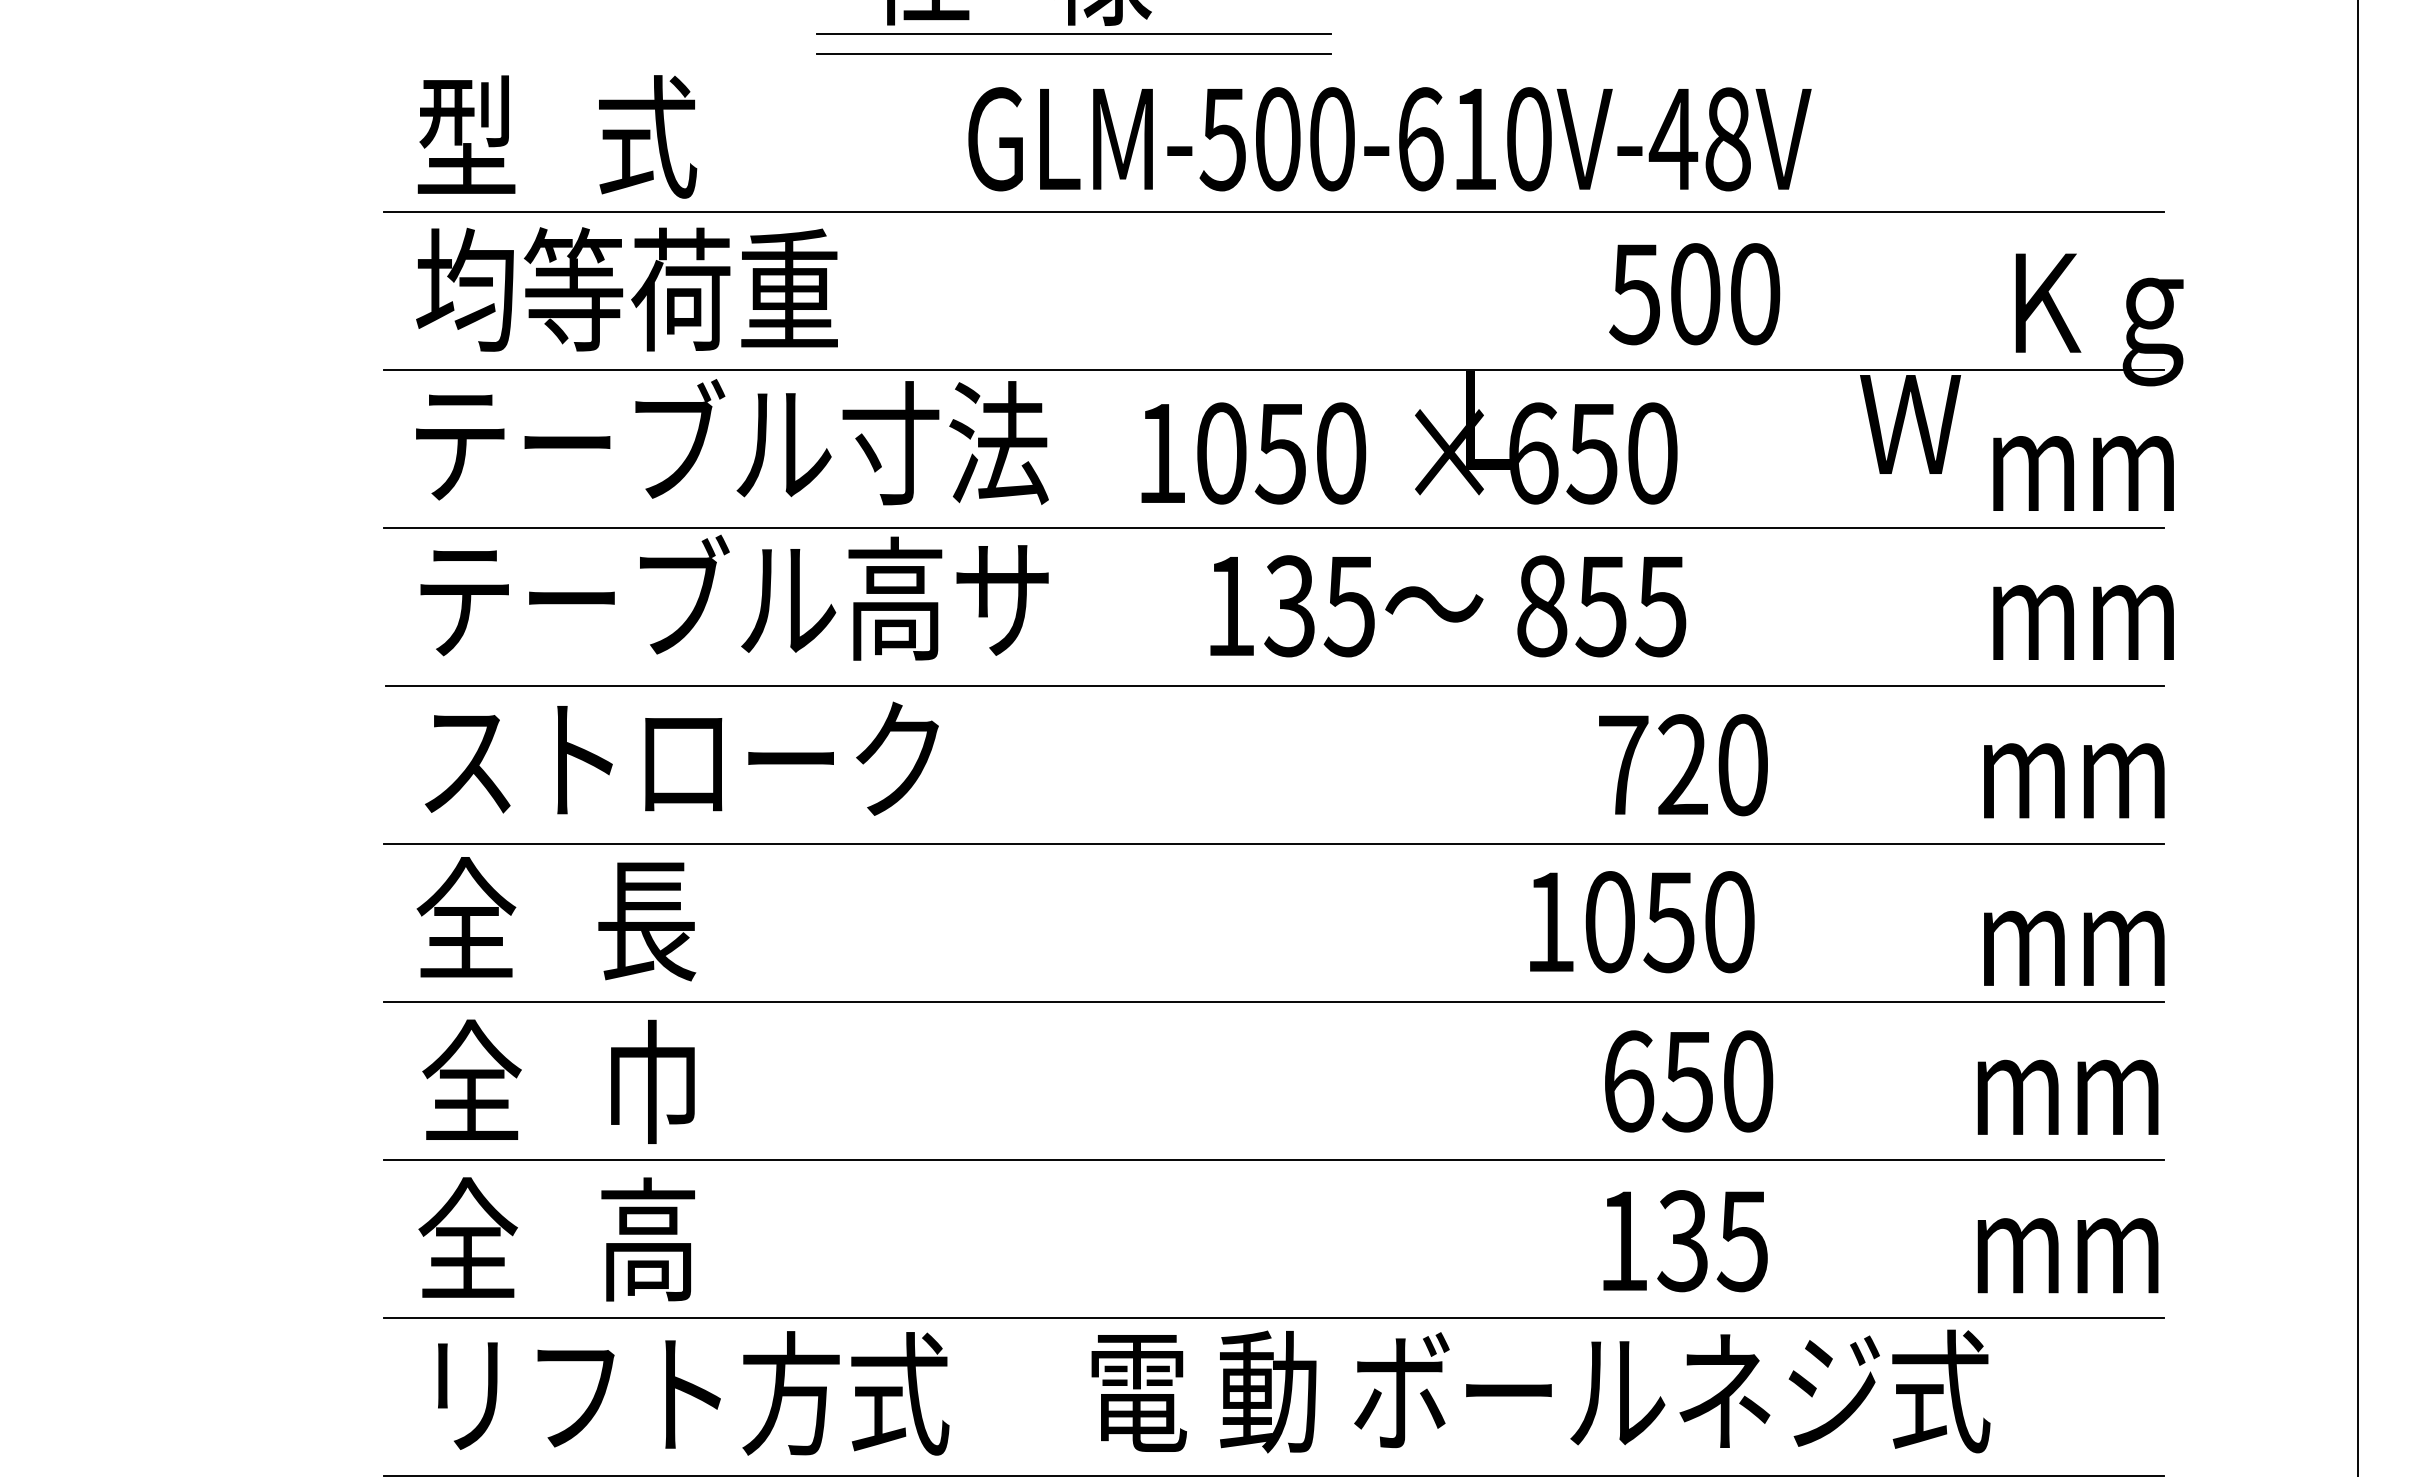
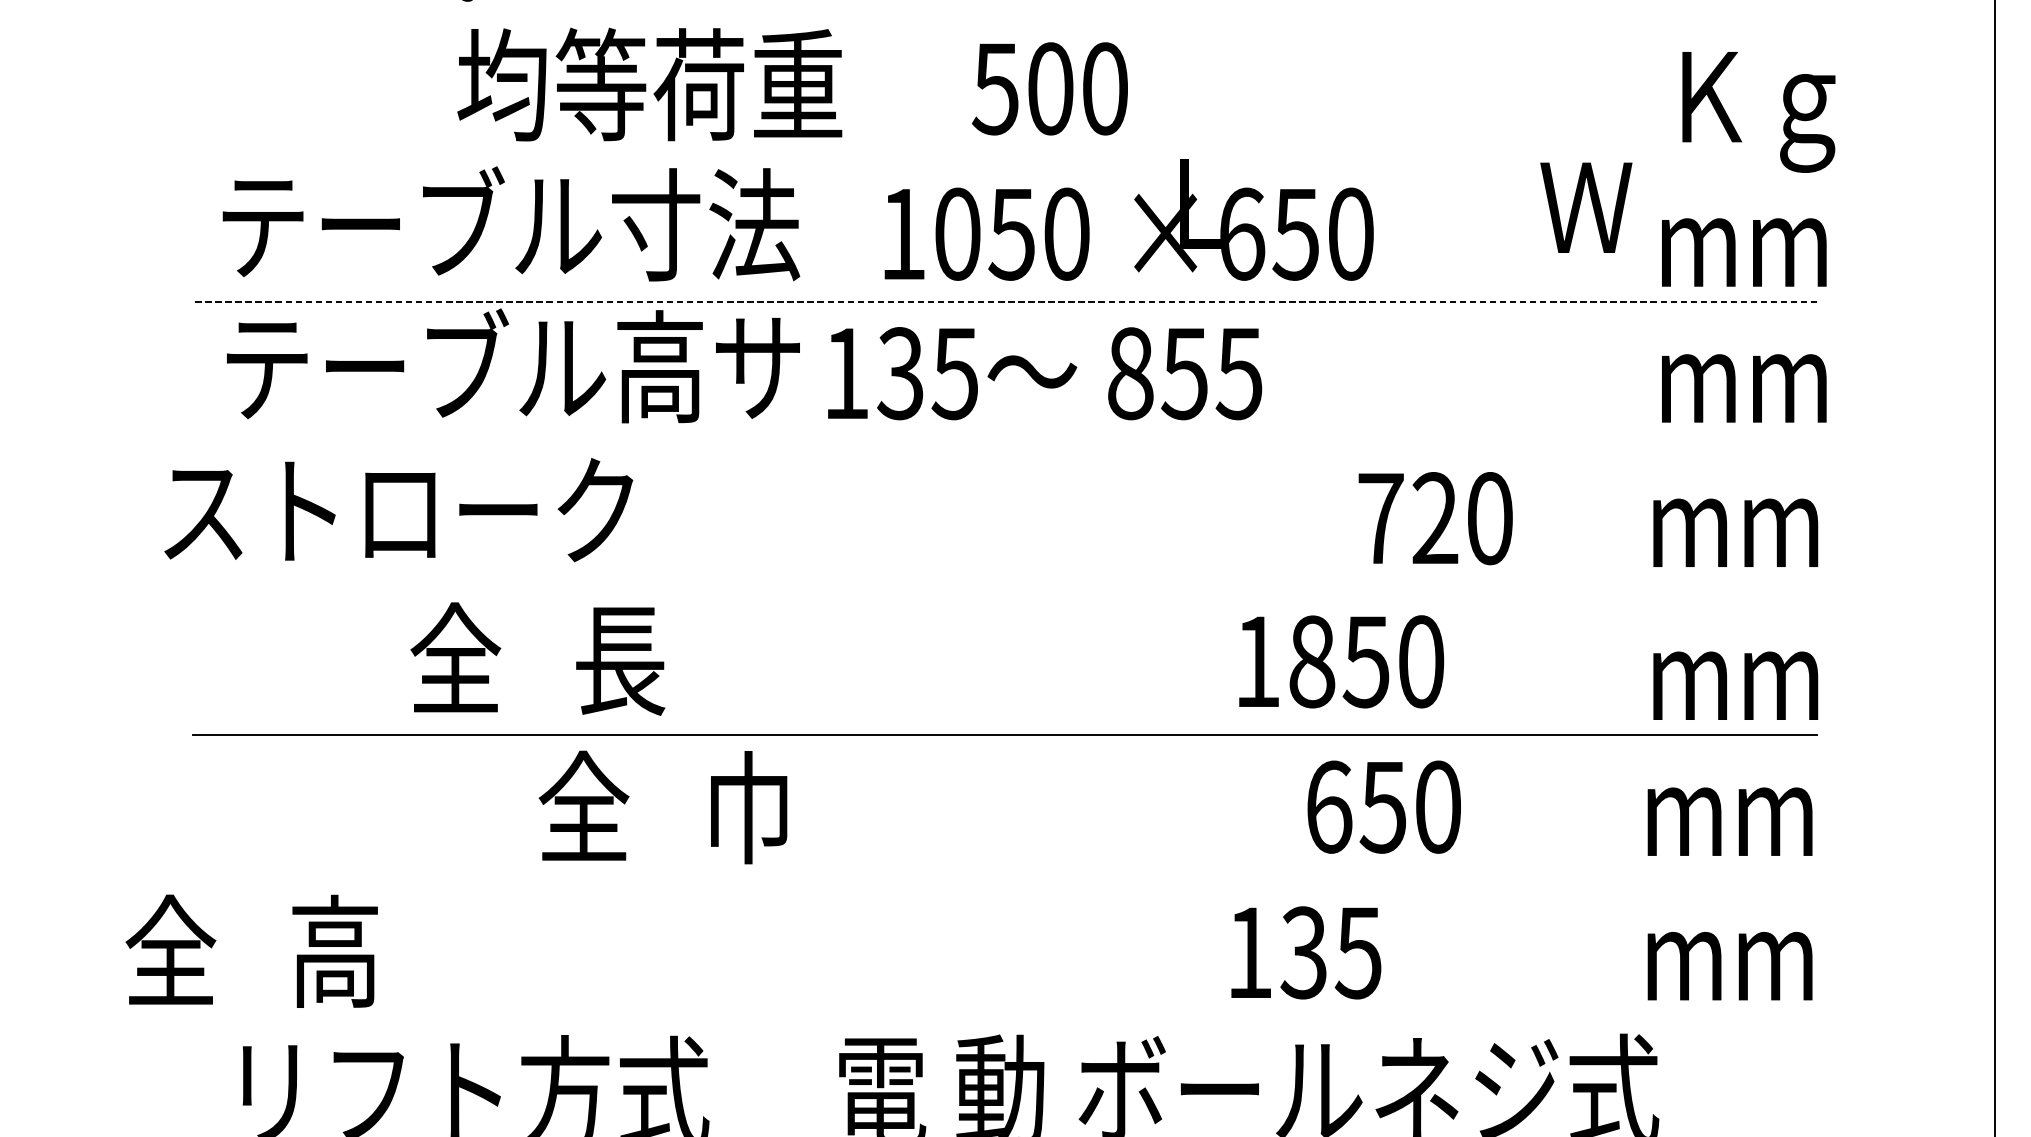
line: (1273, 212) -> (1005, 14), removed
text: (626, 289) -> (649, 84), moved
text: (1694, 294) -> (1049, 89), moved
line: (1273, 370) -> (1005, 158), removed
line: (1273, 528) -> (1005, 302), solid -> dashed
text: (1448, 606) -> (1045, 373), moved
line: (1274, 686) -> (1006, 446), removed
text: (681, 758) -> (398, 509), moved
text: (1683, 765) -> (1435, 518), moved
line: (1273, 844) -> (1005, 590), removed
text: (556, 919) -> (537, 659), moved
text: (1610, 922) -> (1312, 662), 1050 -> 1850
text: (558, 1081) -> (662, 807), moved
line: (1273, 1160) -> (1005, 879), removed
text: (556, 1239) -> (251, 951), moved
text: (1685, 1241) -> (1306, 953), moved
line: (1273, 1318) -> (1005, 1023), removed

